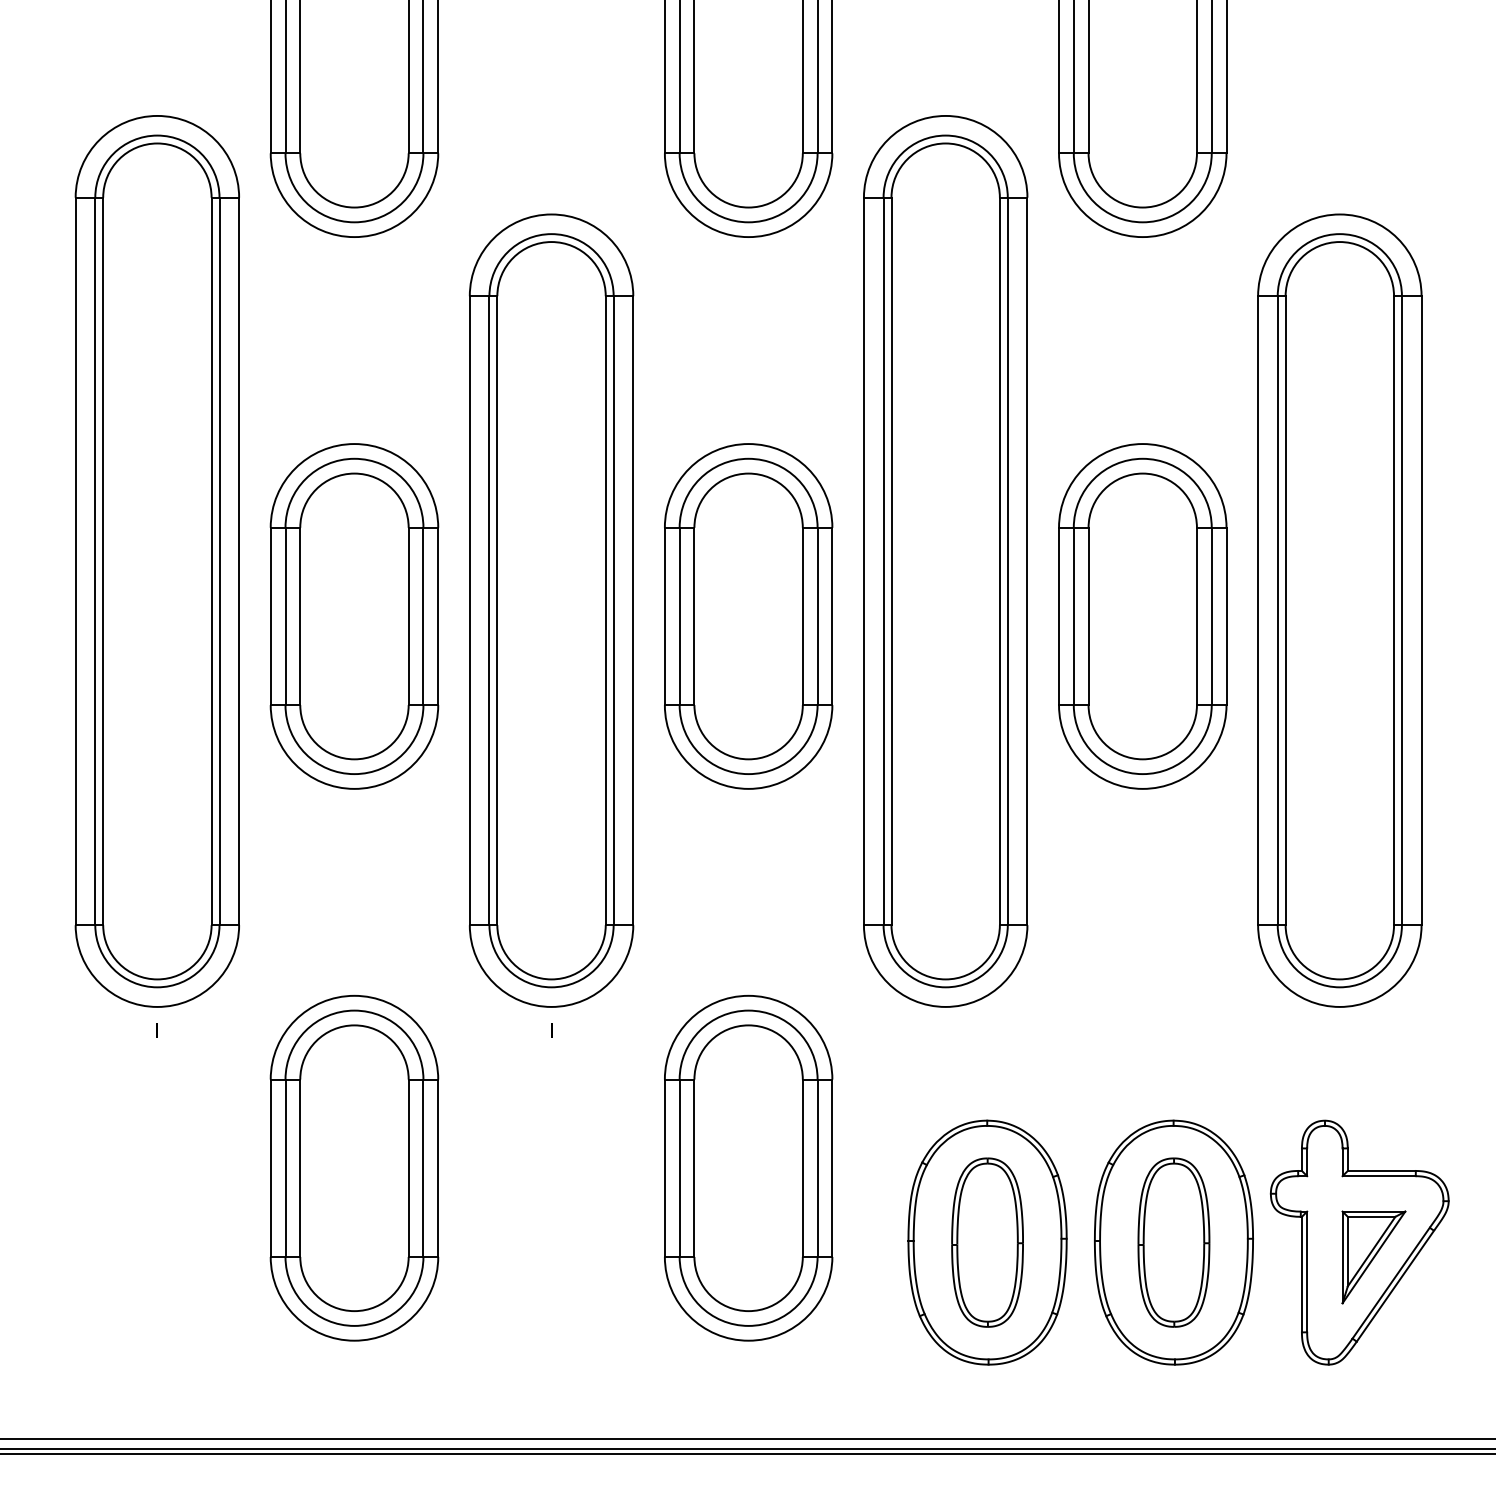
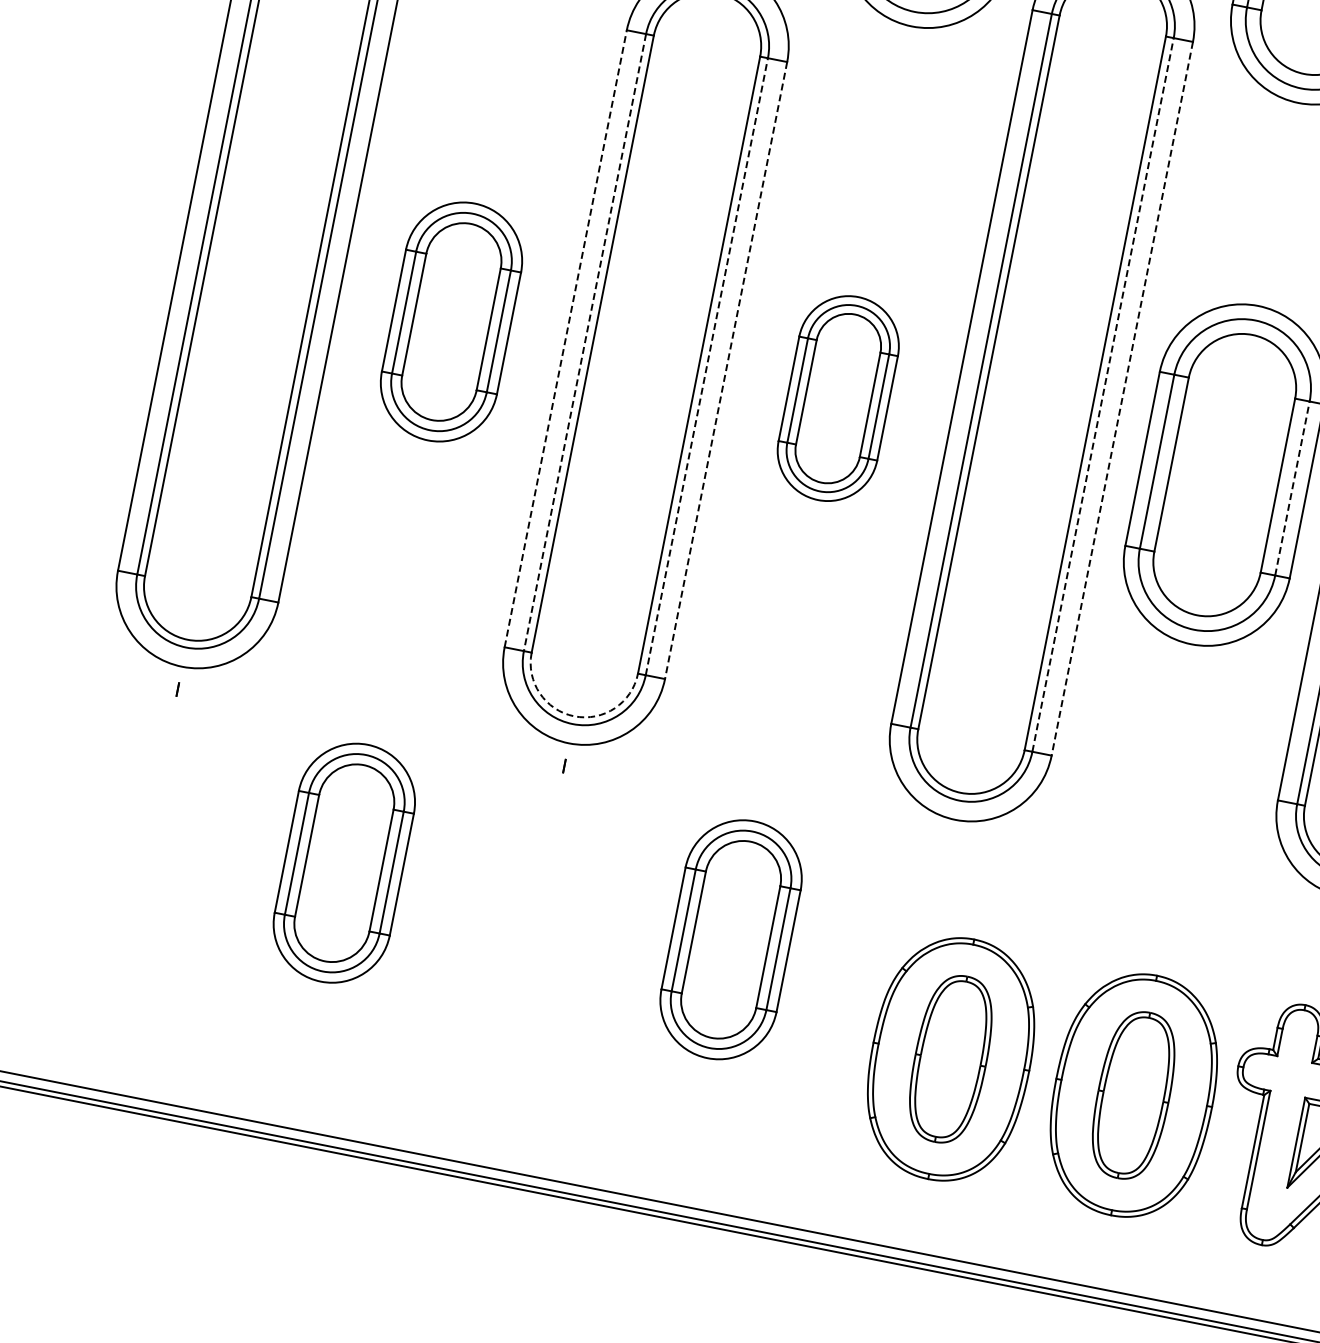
line: (1007, 561) -> (1102, 394), solid -> dashed
line: (1027, 561) -> (1122, 398), solid -> dashed
line: (469, 610) -> (565, 338), solid -> dashed
line: (613, 610) -> (706, 366), solid -> dashed
line: (489, 611) -> (584, 343), solid -> dashed
line: (633, 611) -> (726, 371), solid -> dashed
part: (354, 616) -> (451, 322), size x0.7
part: (748, 616) -> (838, 398), size x0.6
line: (1211, 616) -> (1292, 488), solid -> dashed
arc: (551, 979) -> (574, 716), solid -> dashed
part: (354, 1167) -> (344, 862), size x0.7
part: (748, 1167) -> (730, 939), size x0.7

